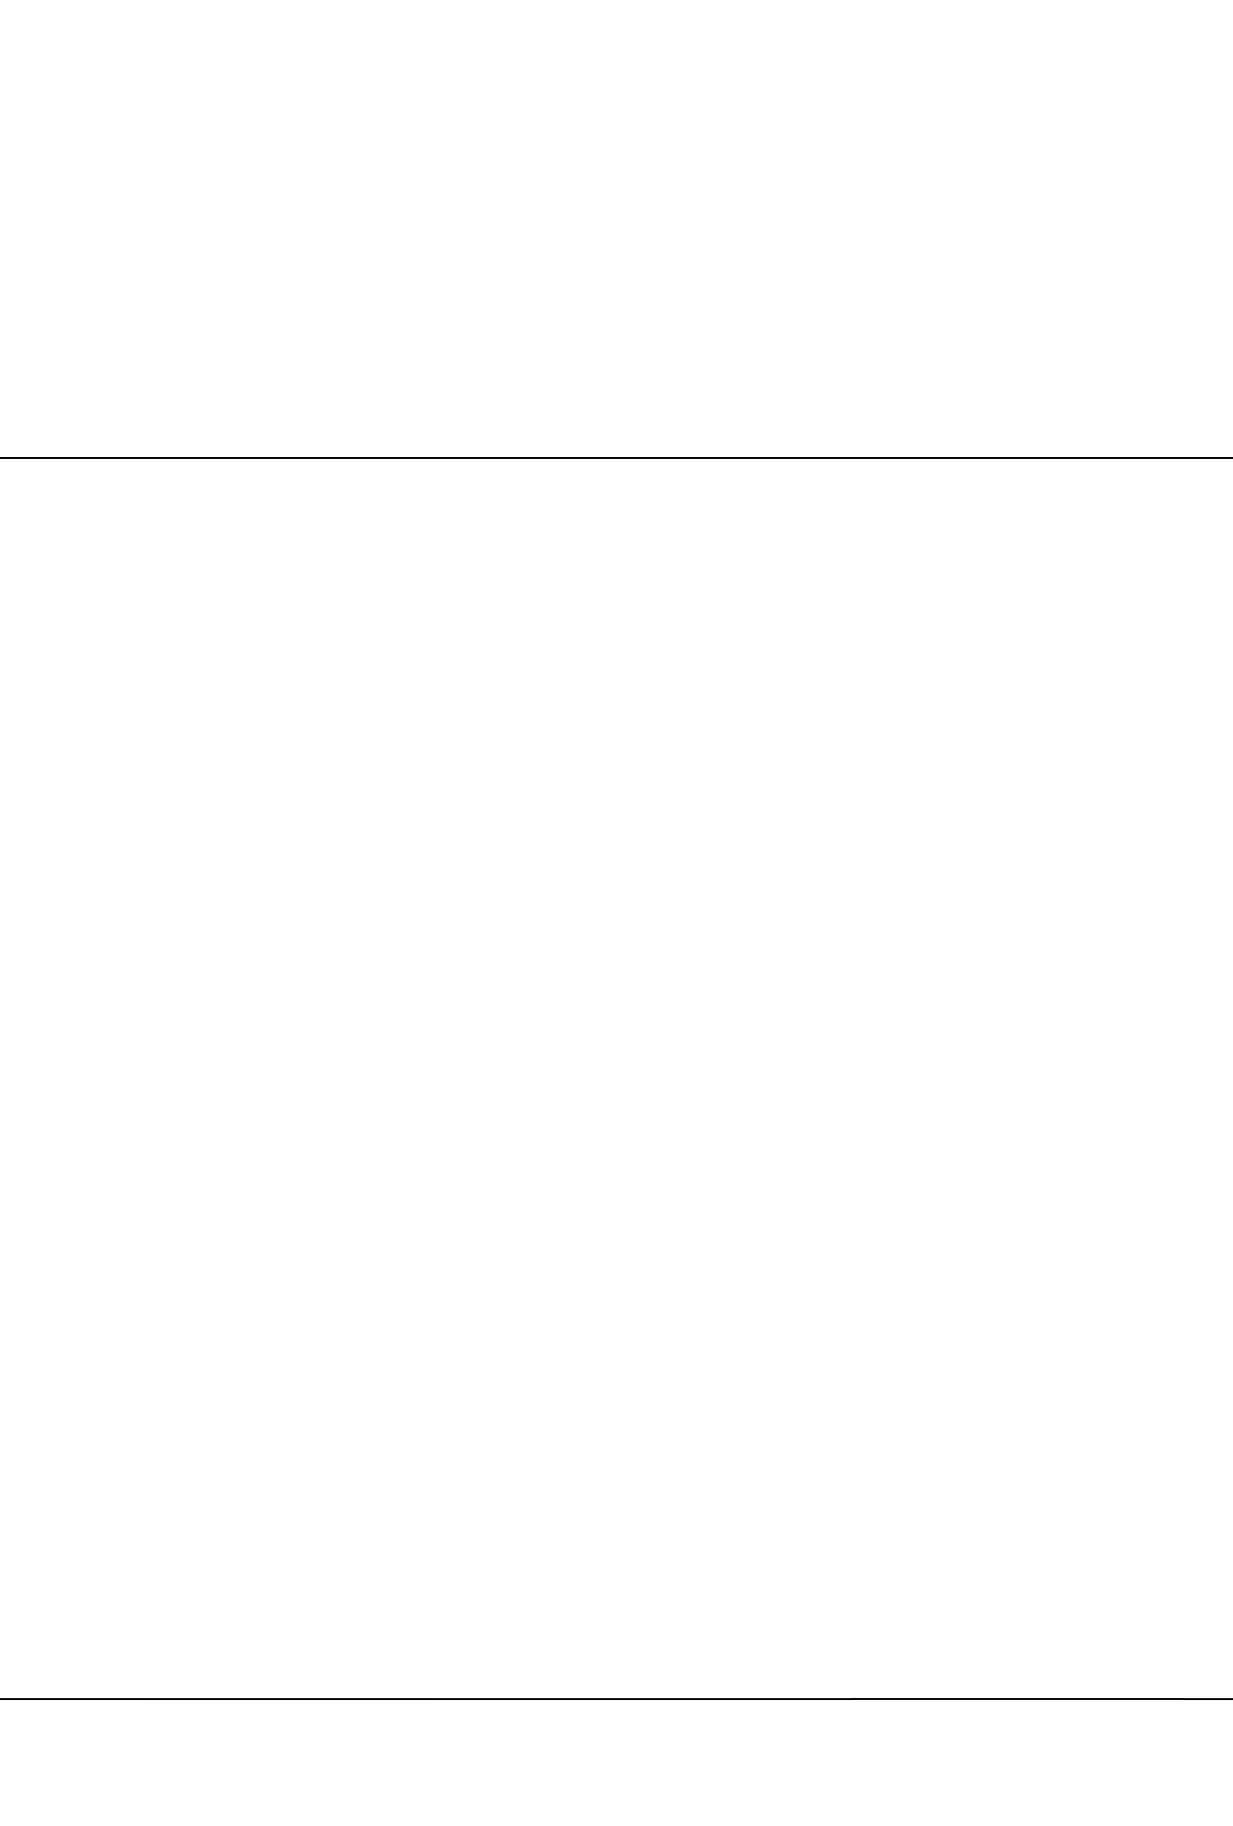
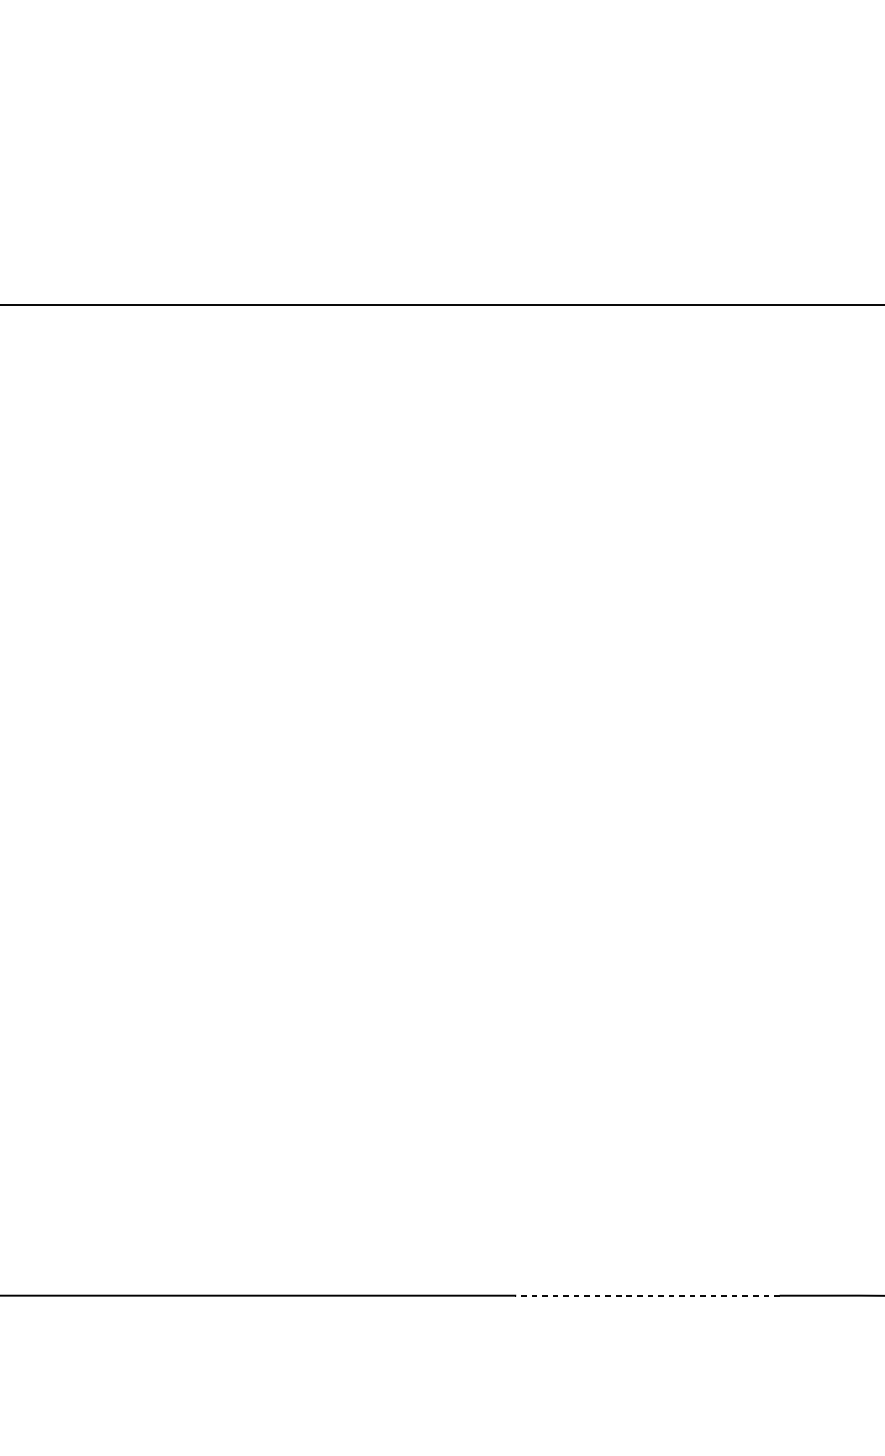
line: (1017, 1699) -> (647, 1296), solid -> dashed

